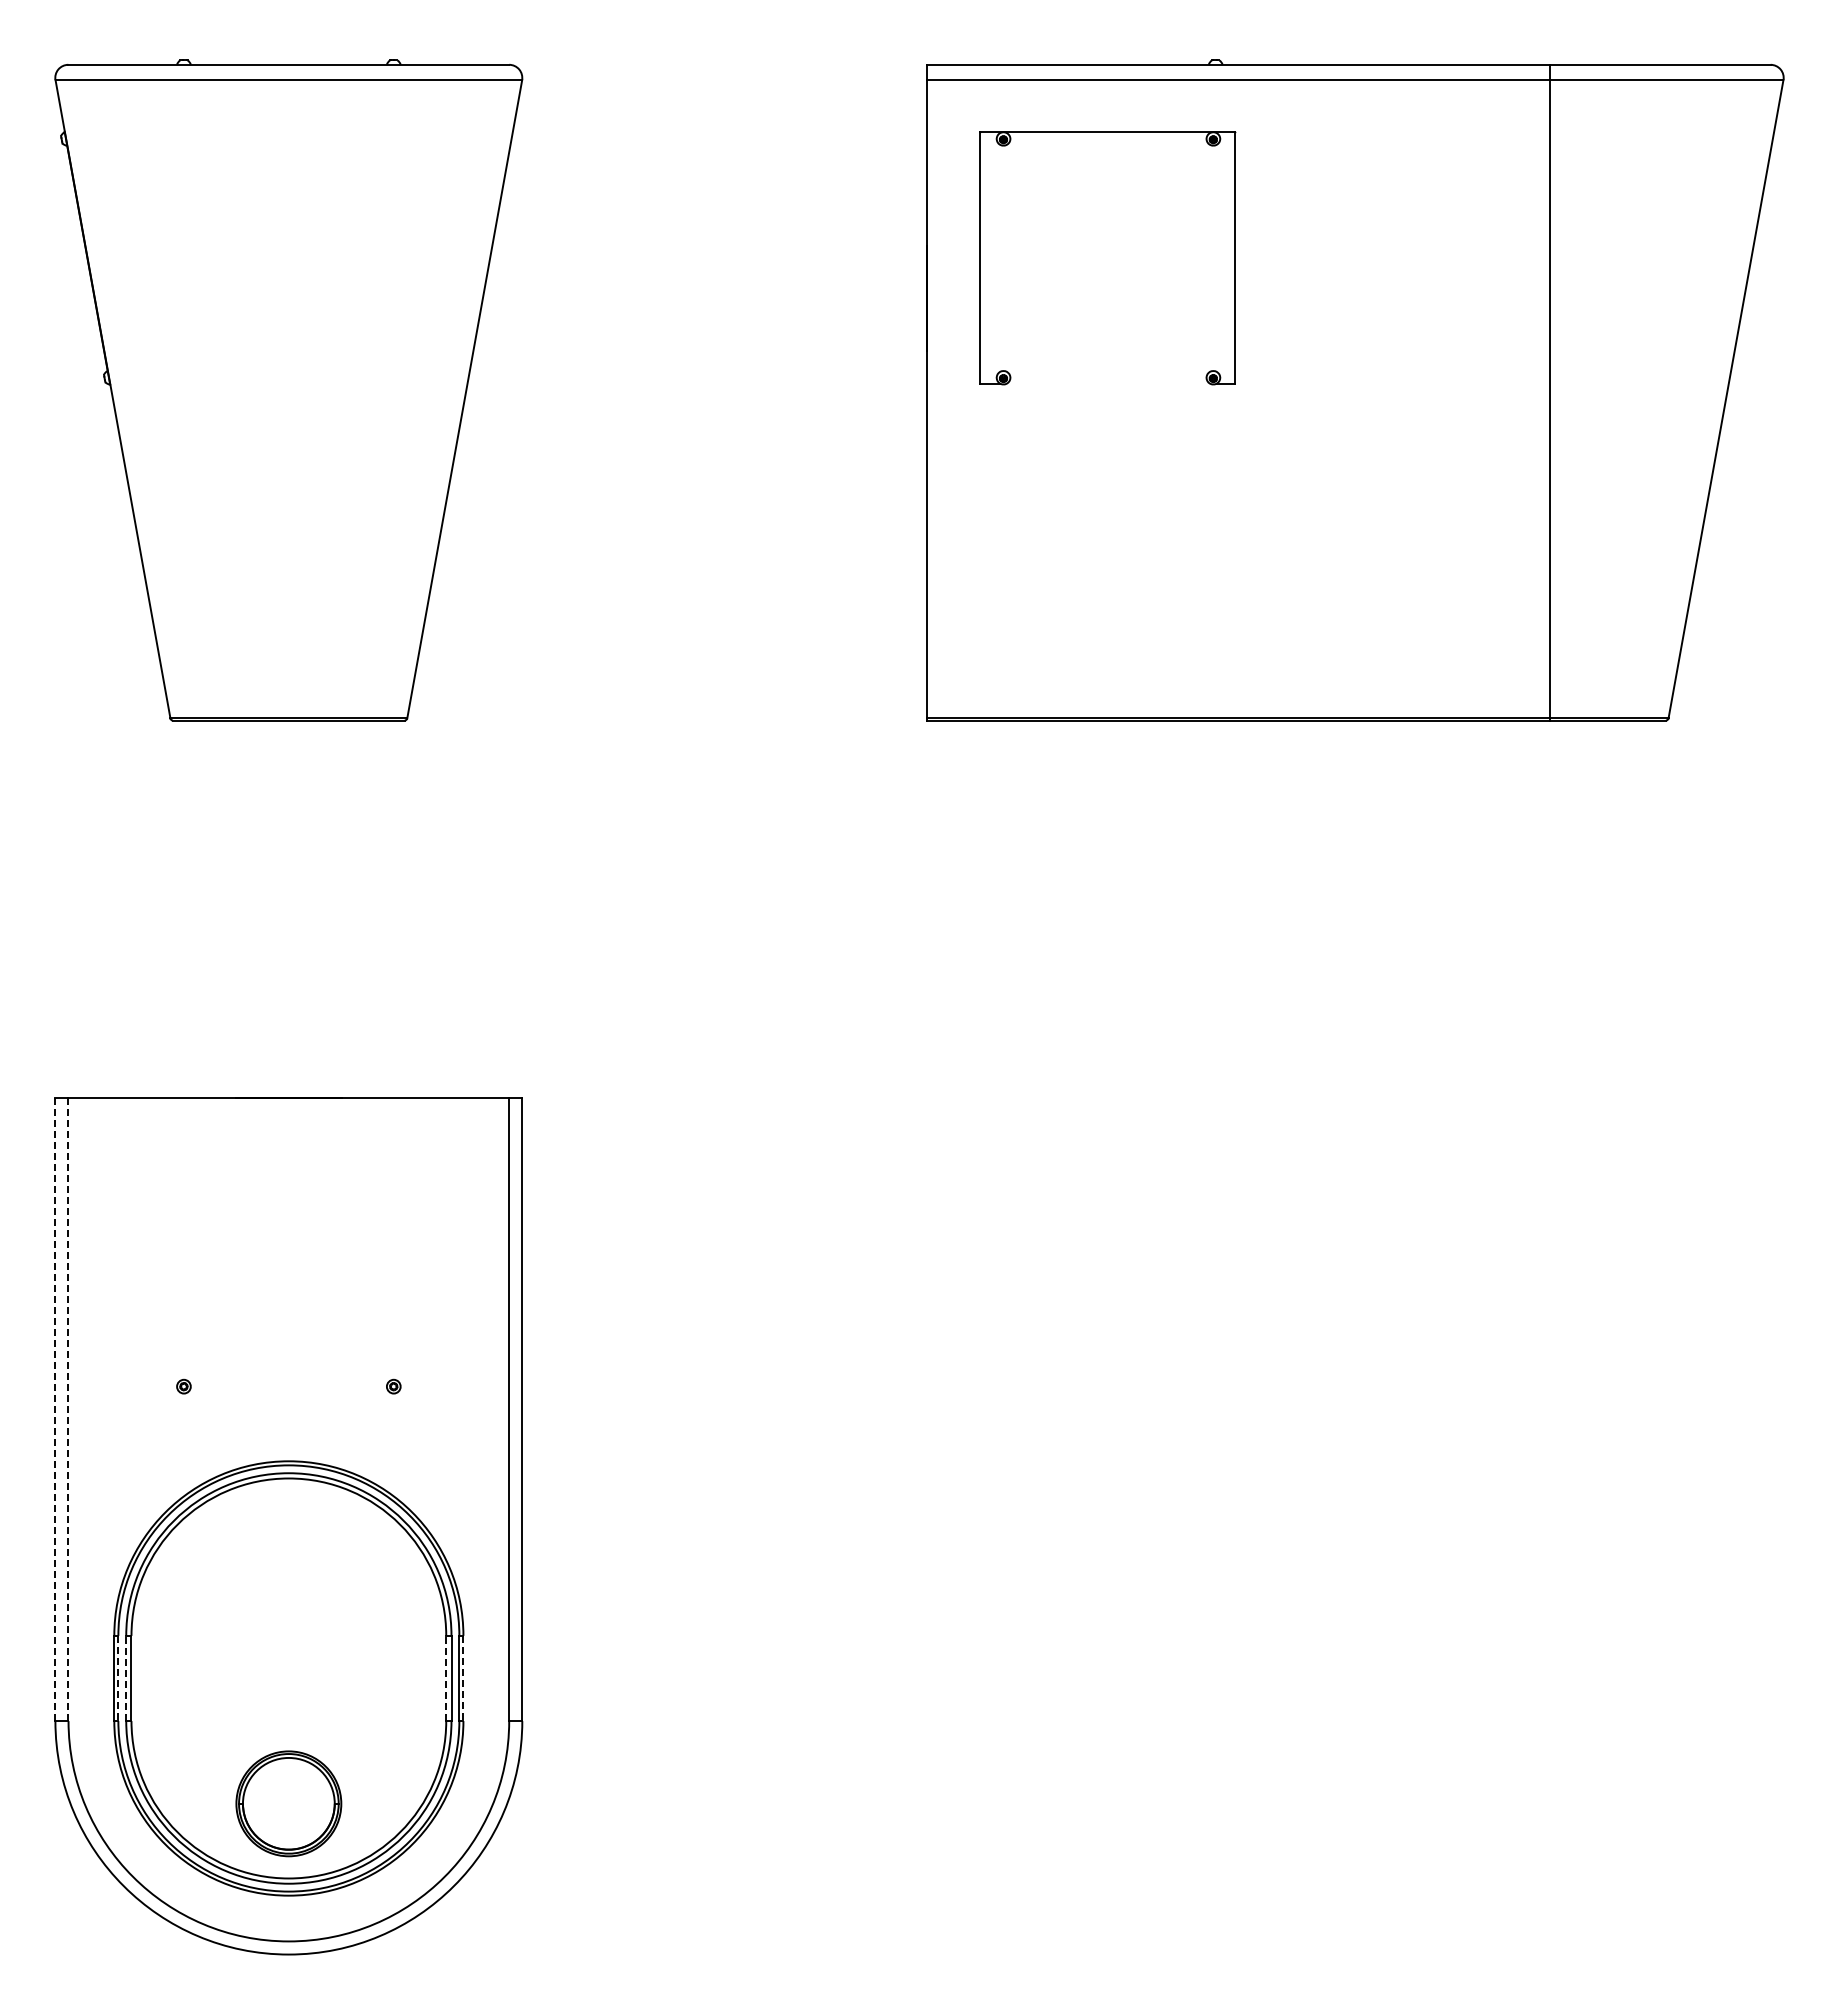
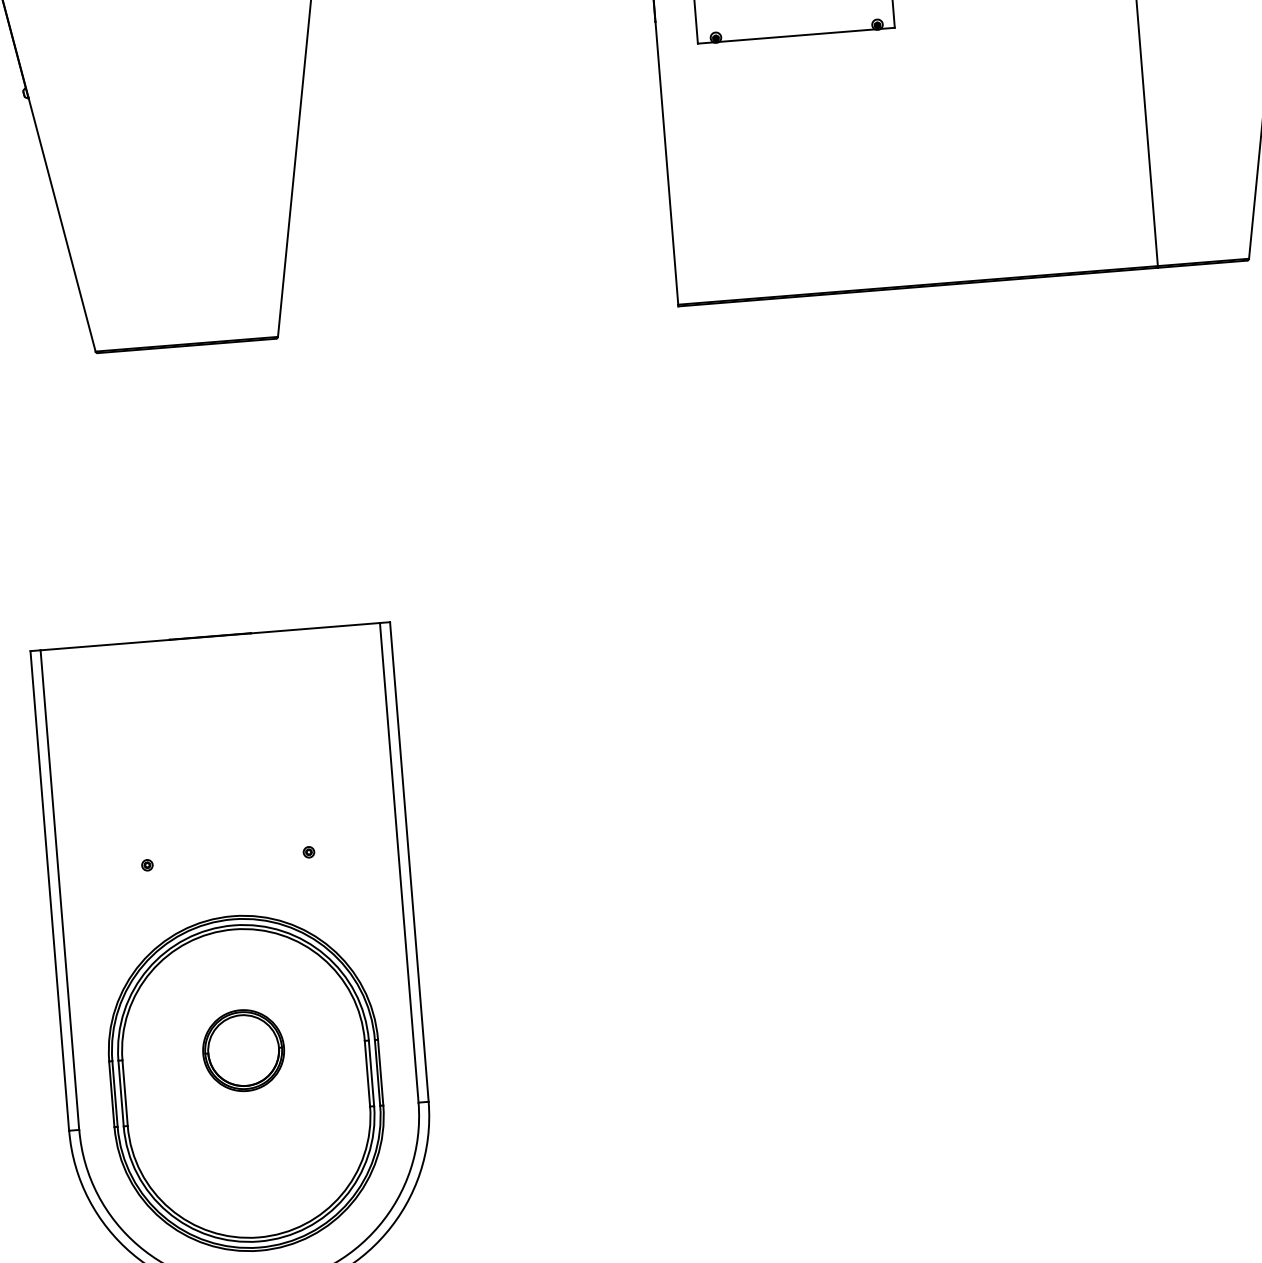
line: (1108, 383) -> (797, 35), added
line: (55, 1410) -> (50, 891), dashed -> solid
line: (68, 1410) -> (60, 890), dashed -> solid
line: (118, 1678) -> (115, 1094), dashed -> solid
line: (126, 1678) -> (121, 1093), dashed -> solid
line: (446, 1678) -> (367, 1073), dashed -> solid
line: (463, 1678) -> (380, 1072), dashed -> solid
part: (288, 1803) -> (243, 1050), moved

